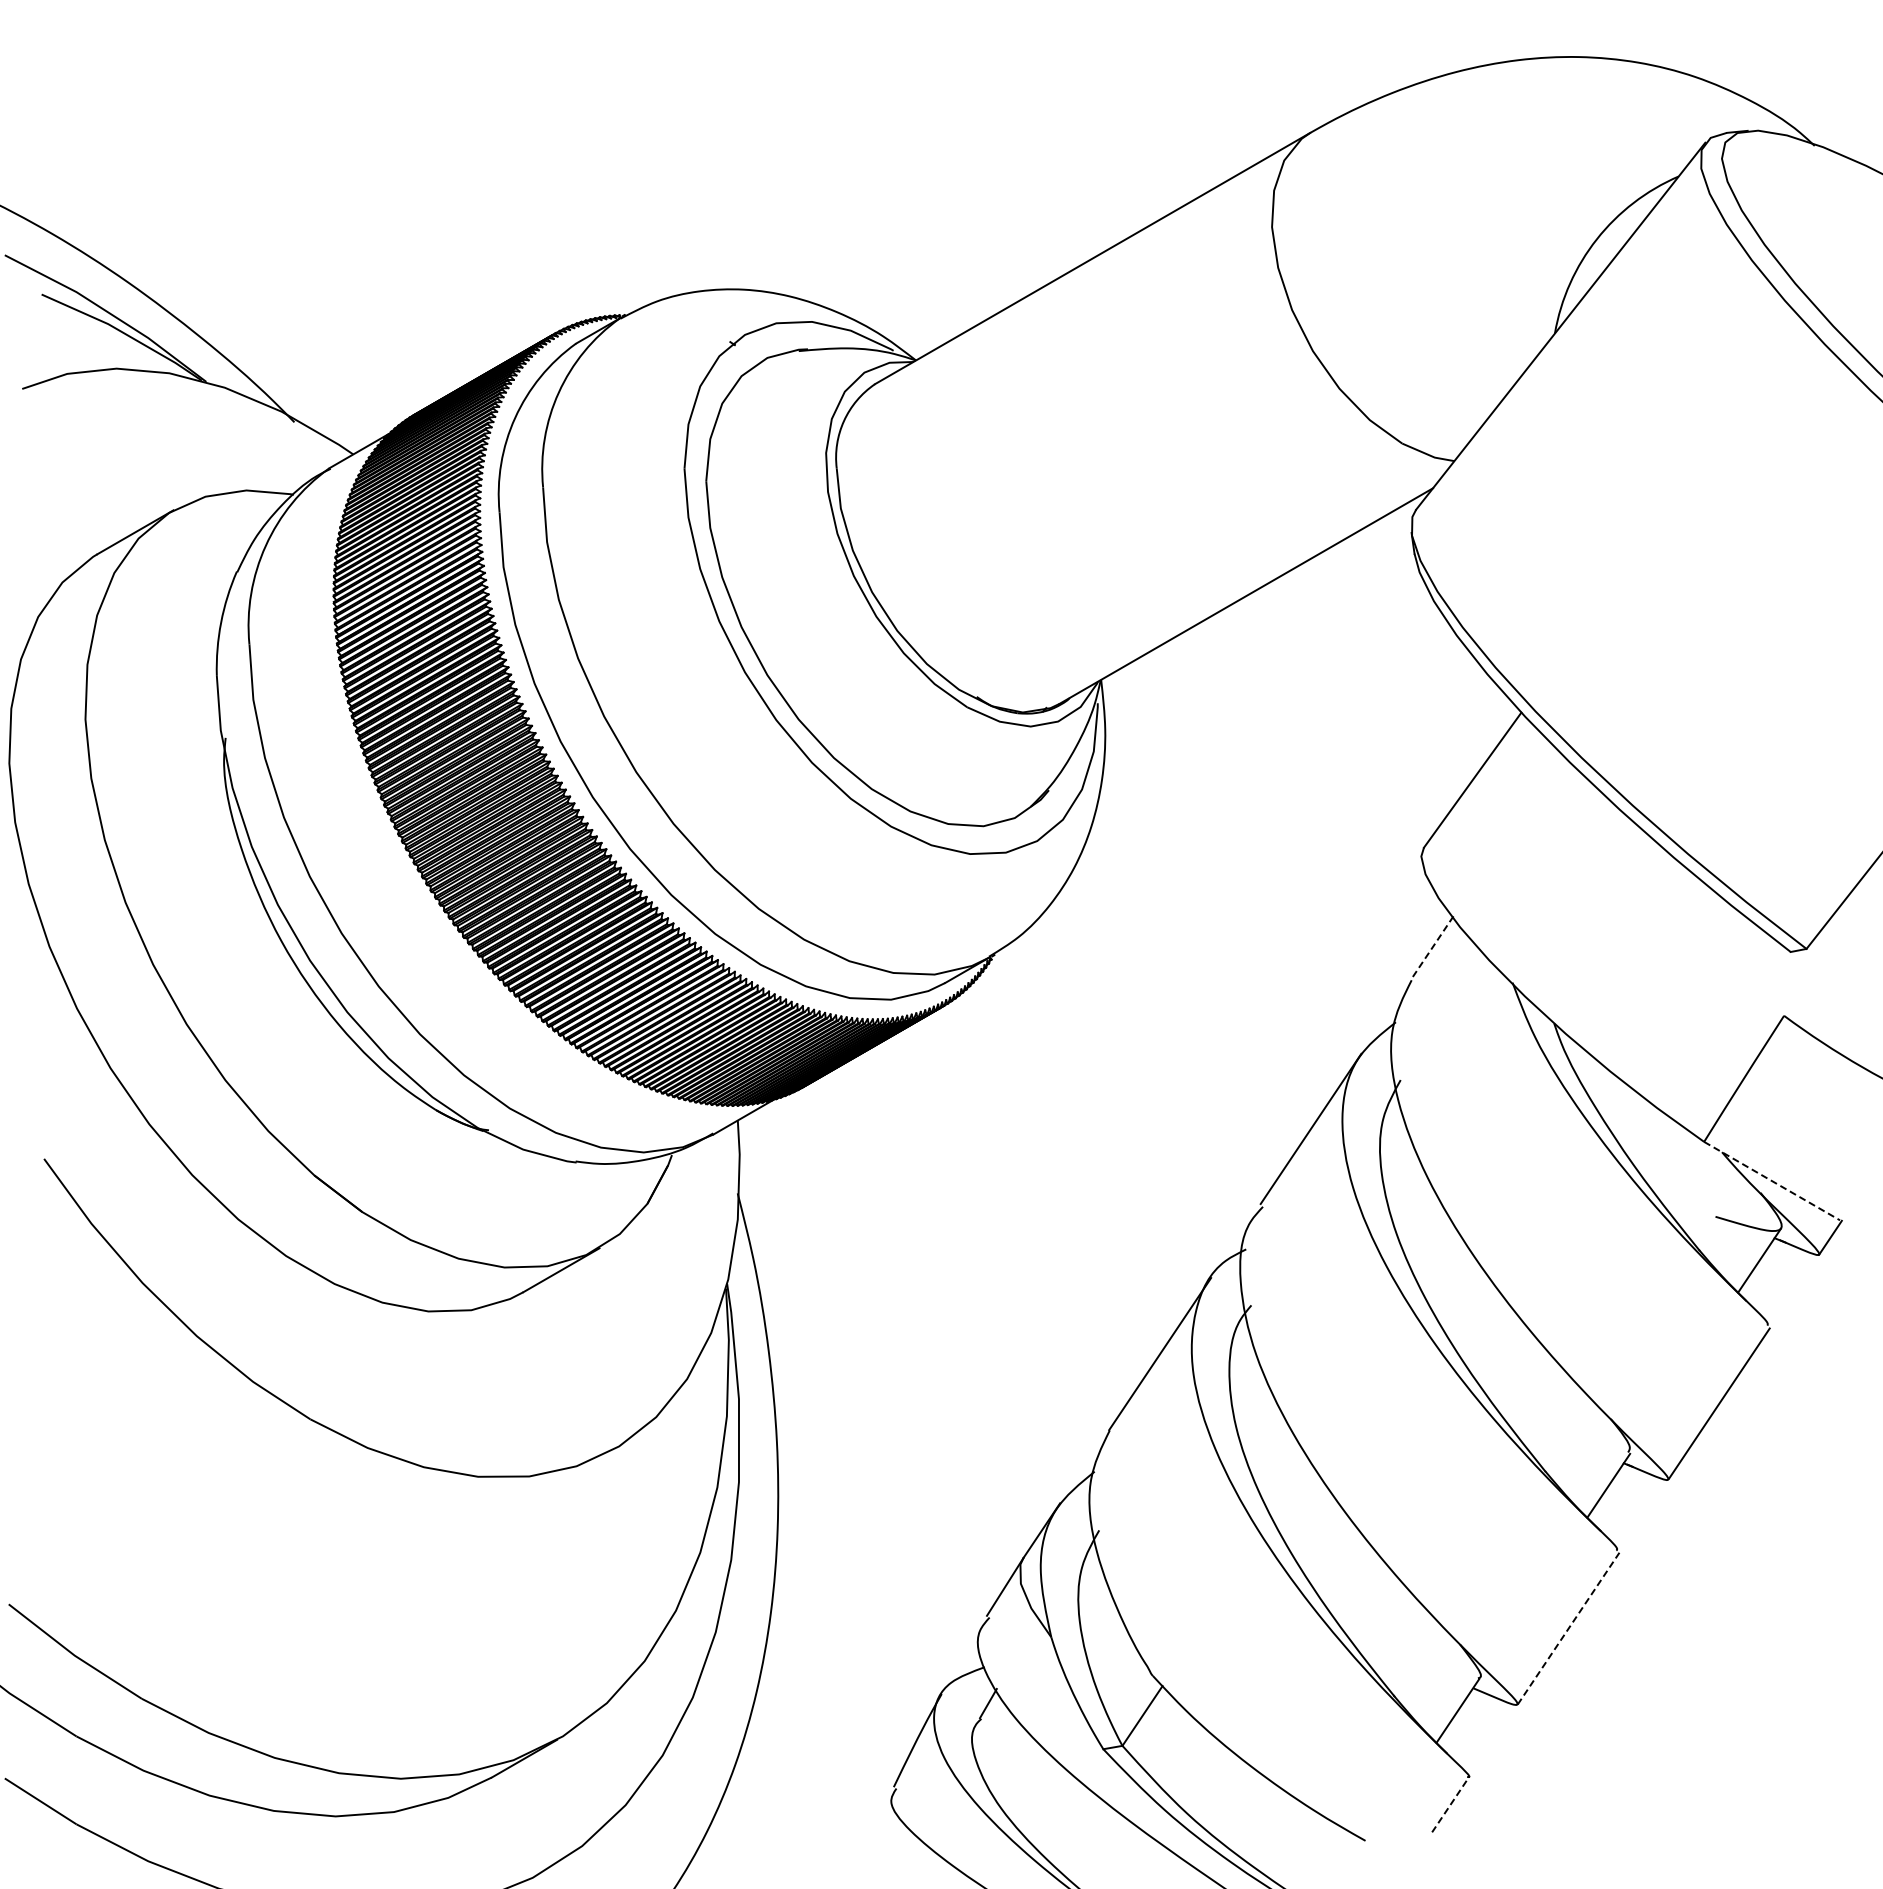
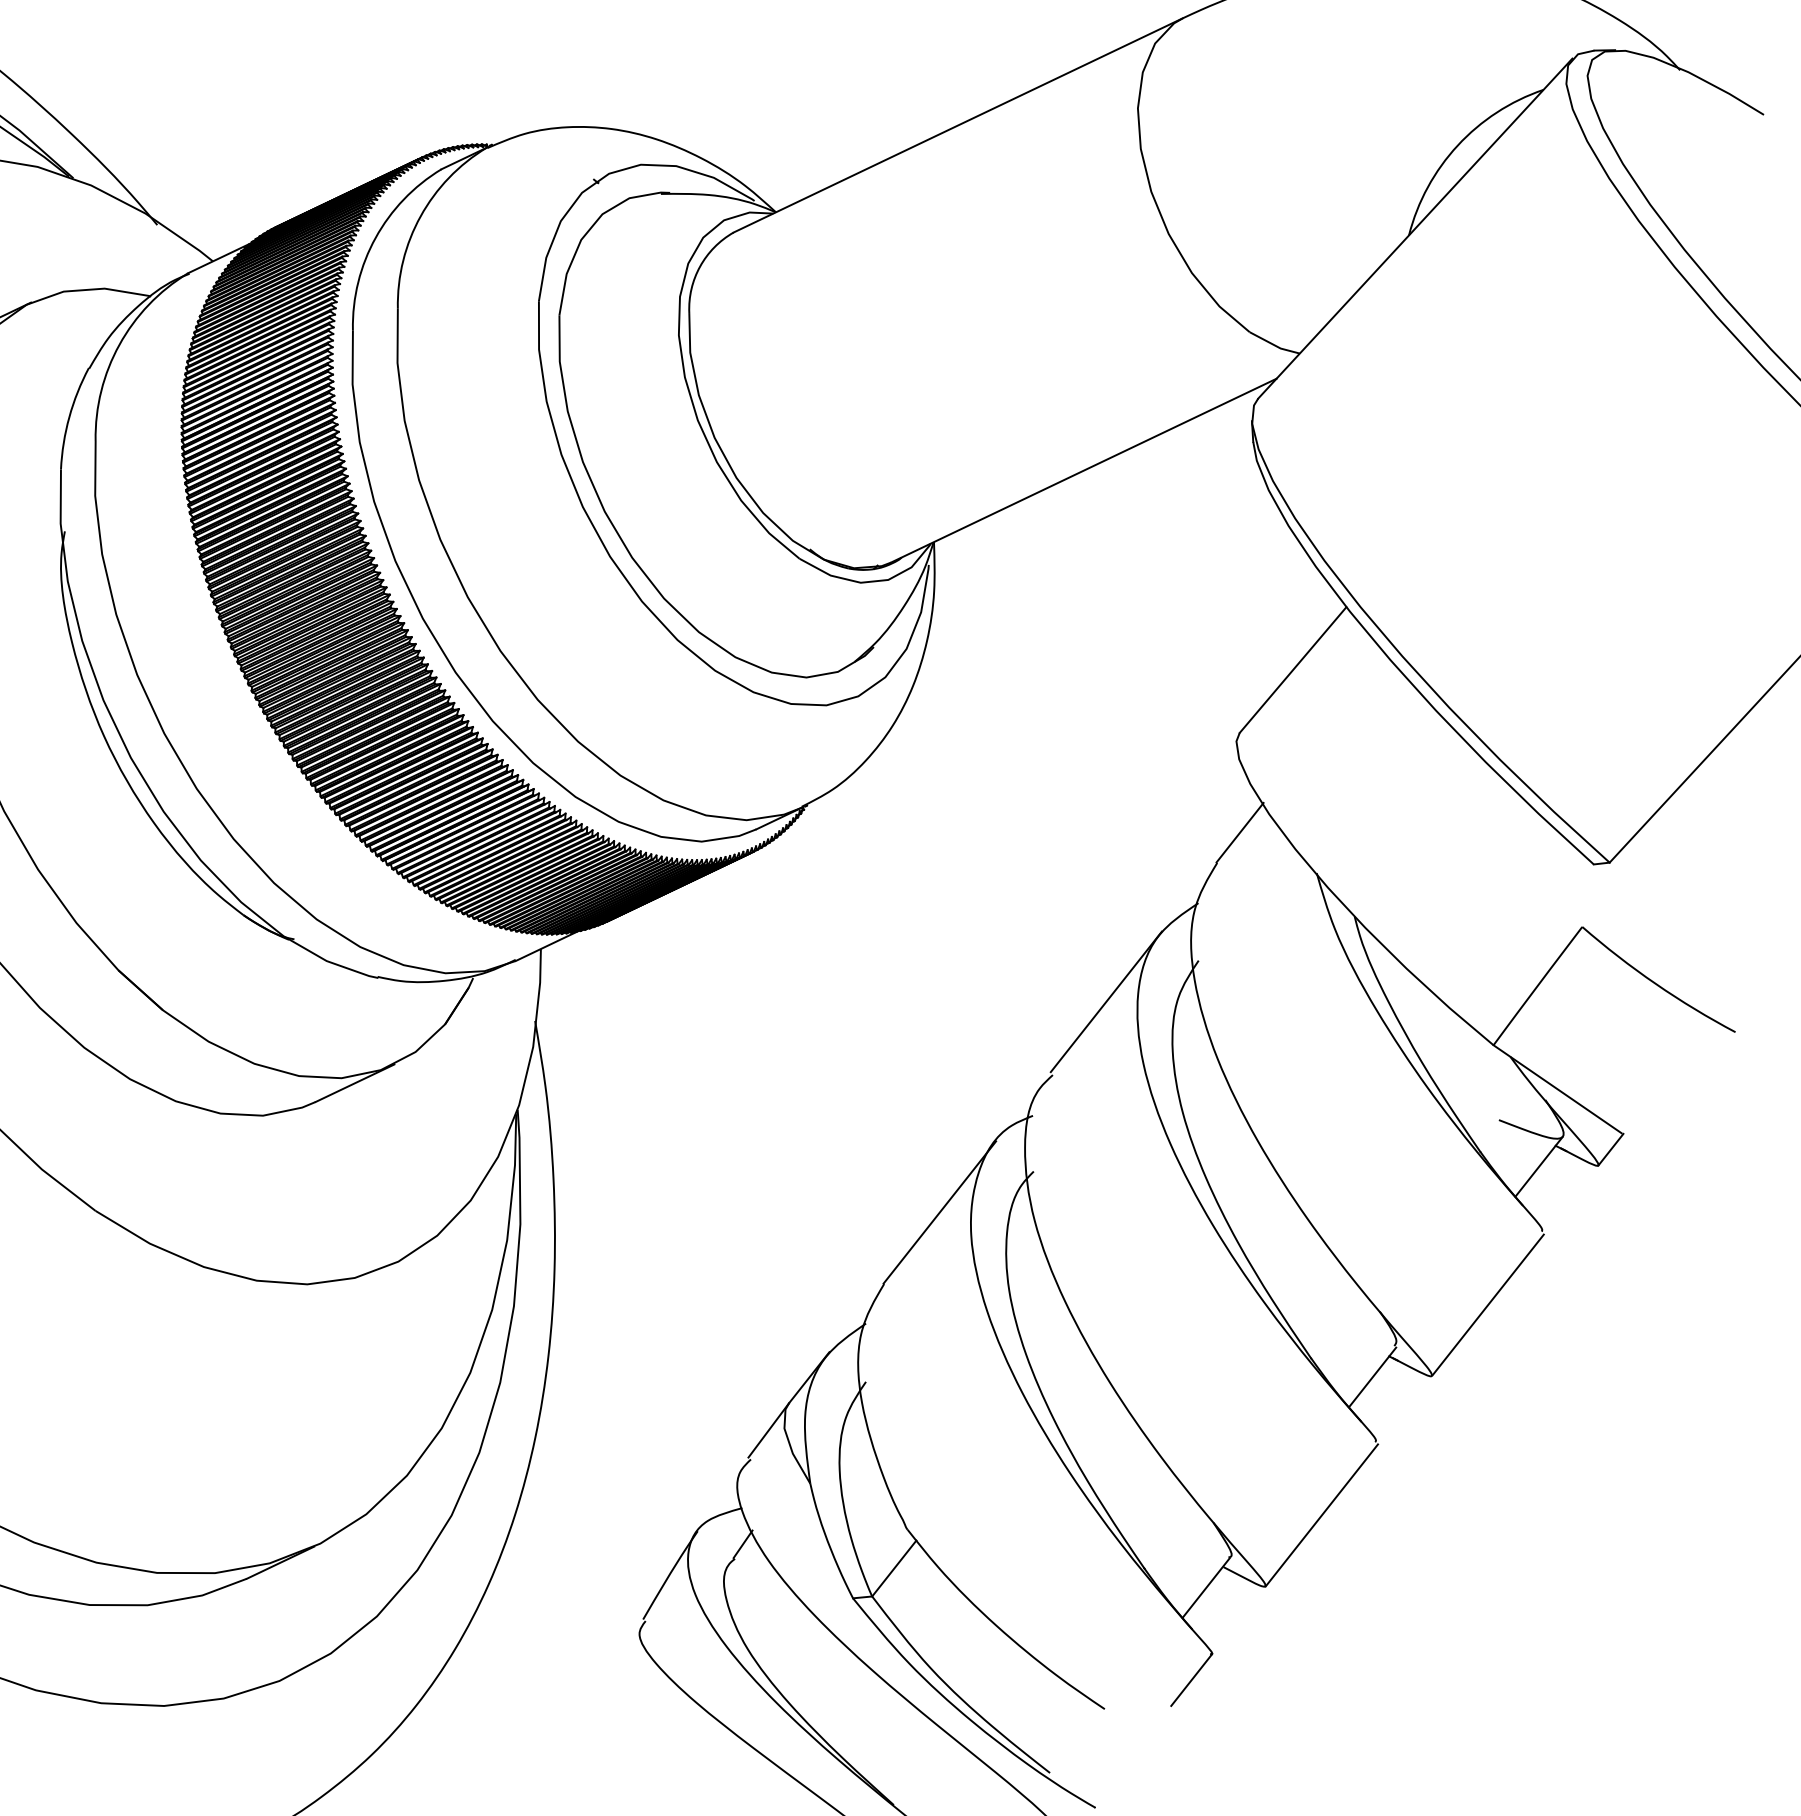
line: (1431, 948) -> (1239, 833), dashed -> solid
line: (1772, 1181) -> (1557, 1089), dashed -> solid
line: (1568, 1628) -> (1321, 1515), dashed -> solid
line: (1450, 1805) -> (1191, 1680), dashed -> solid

